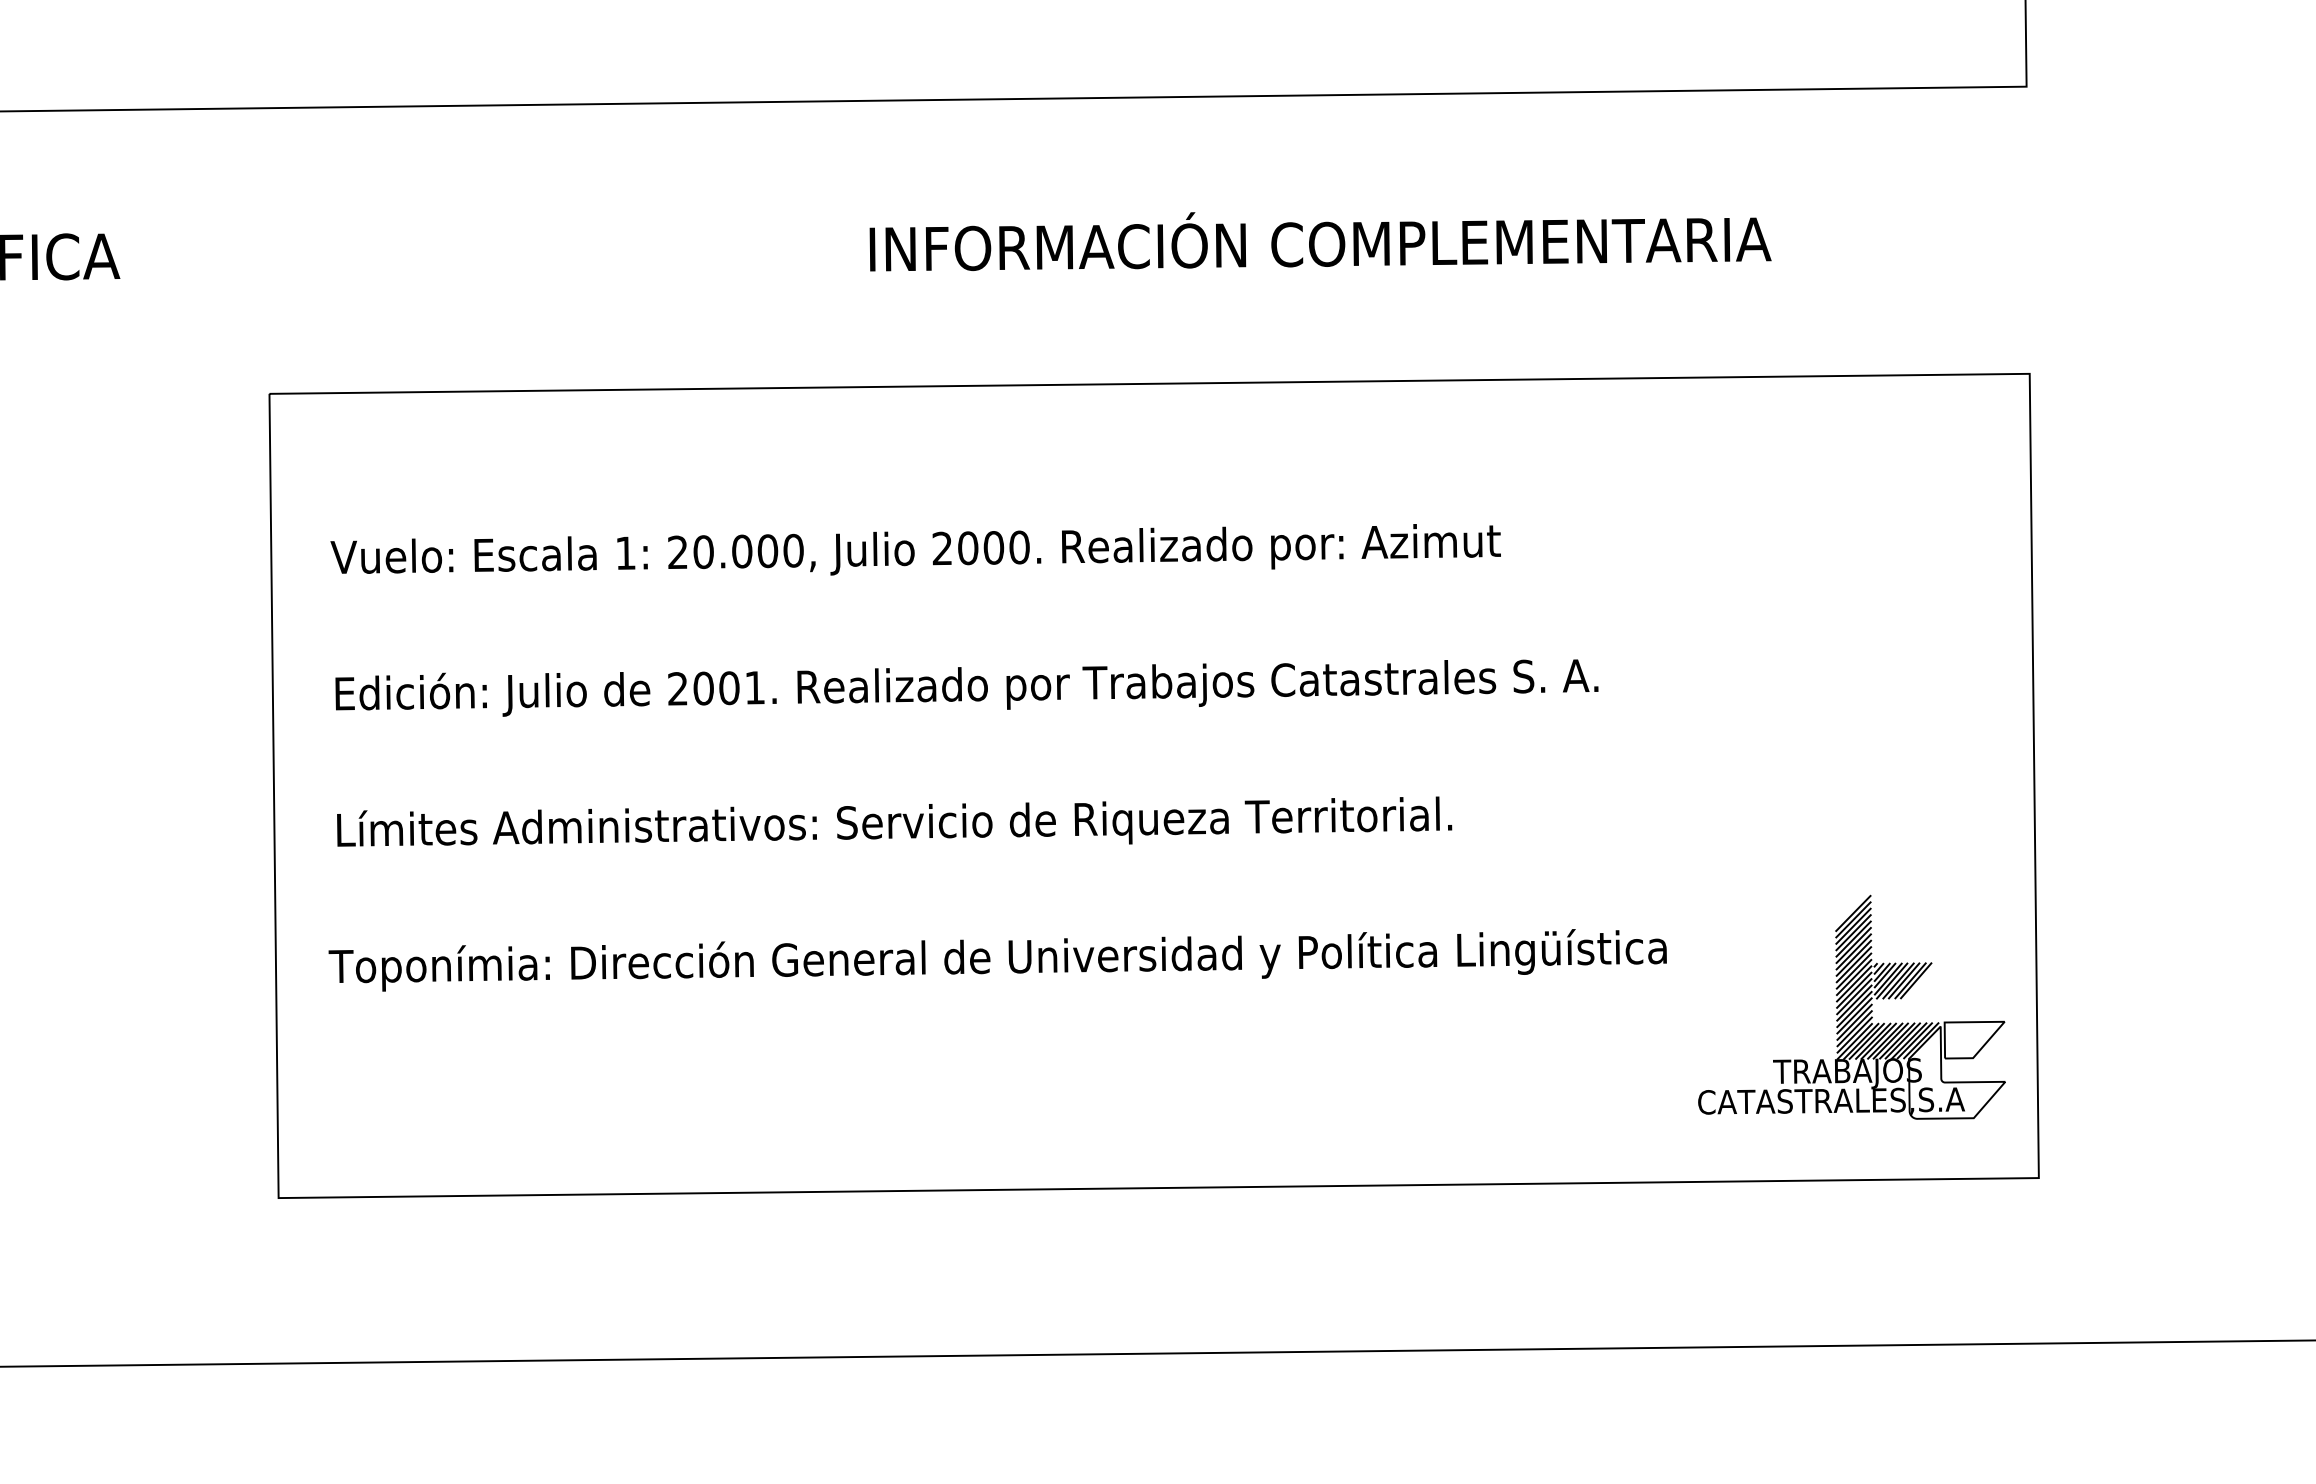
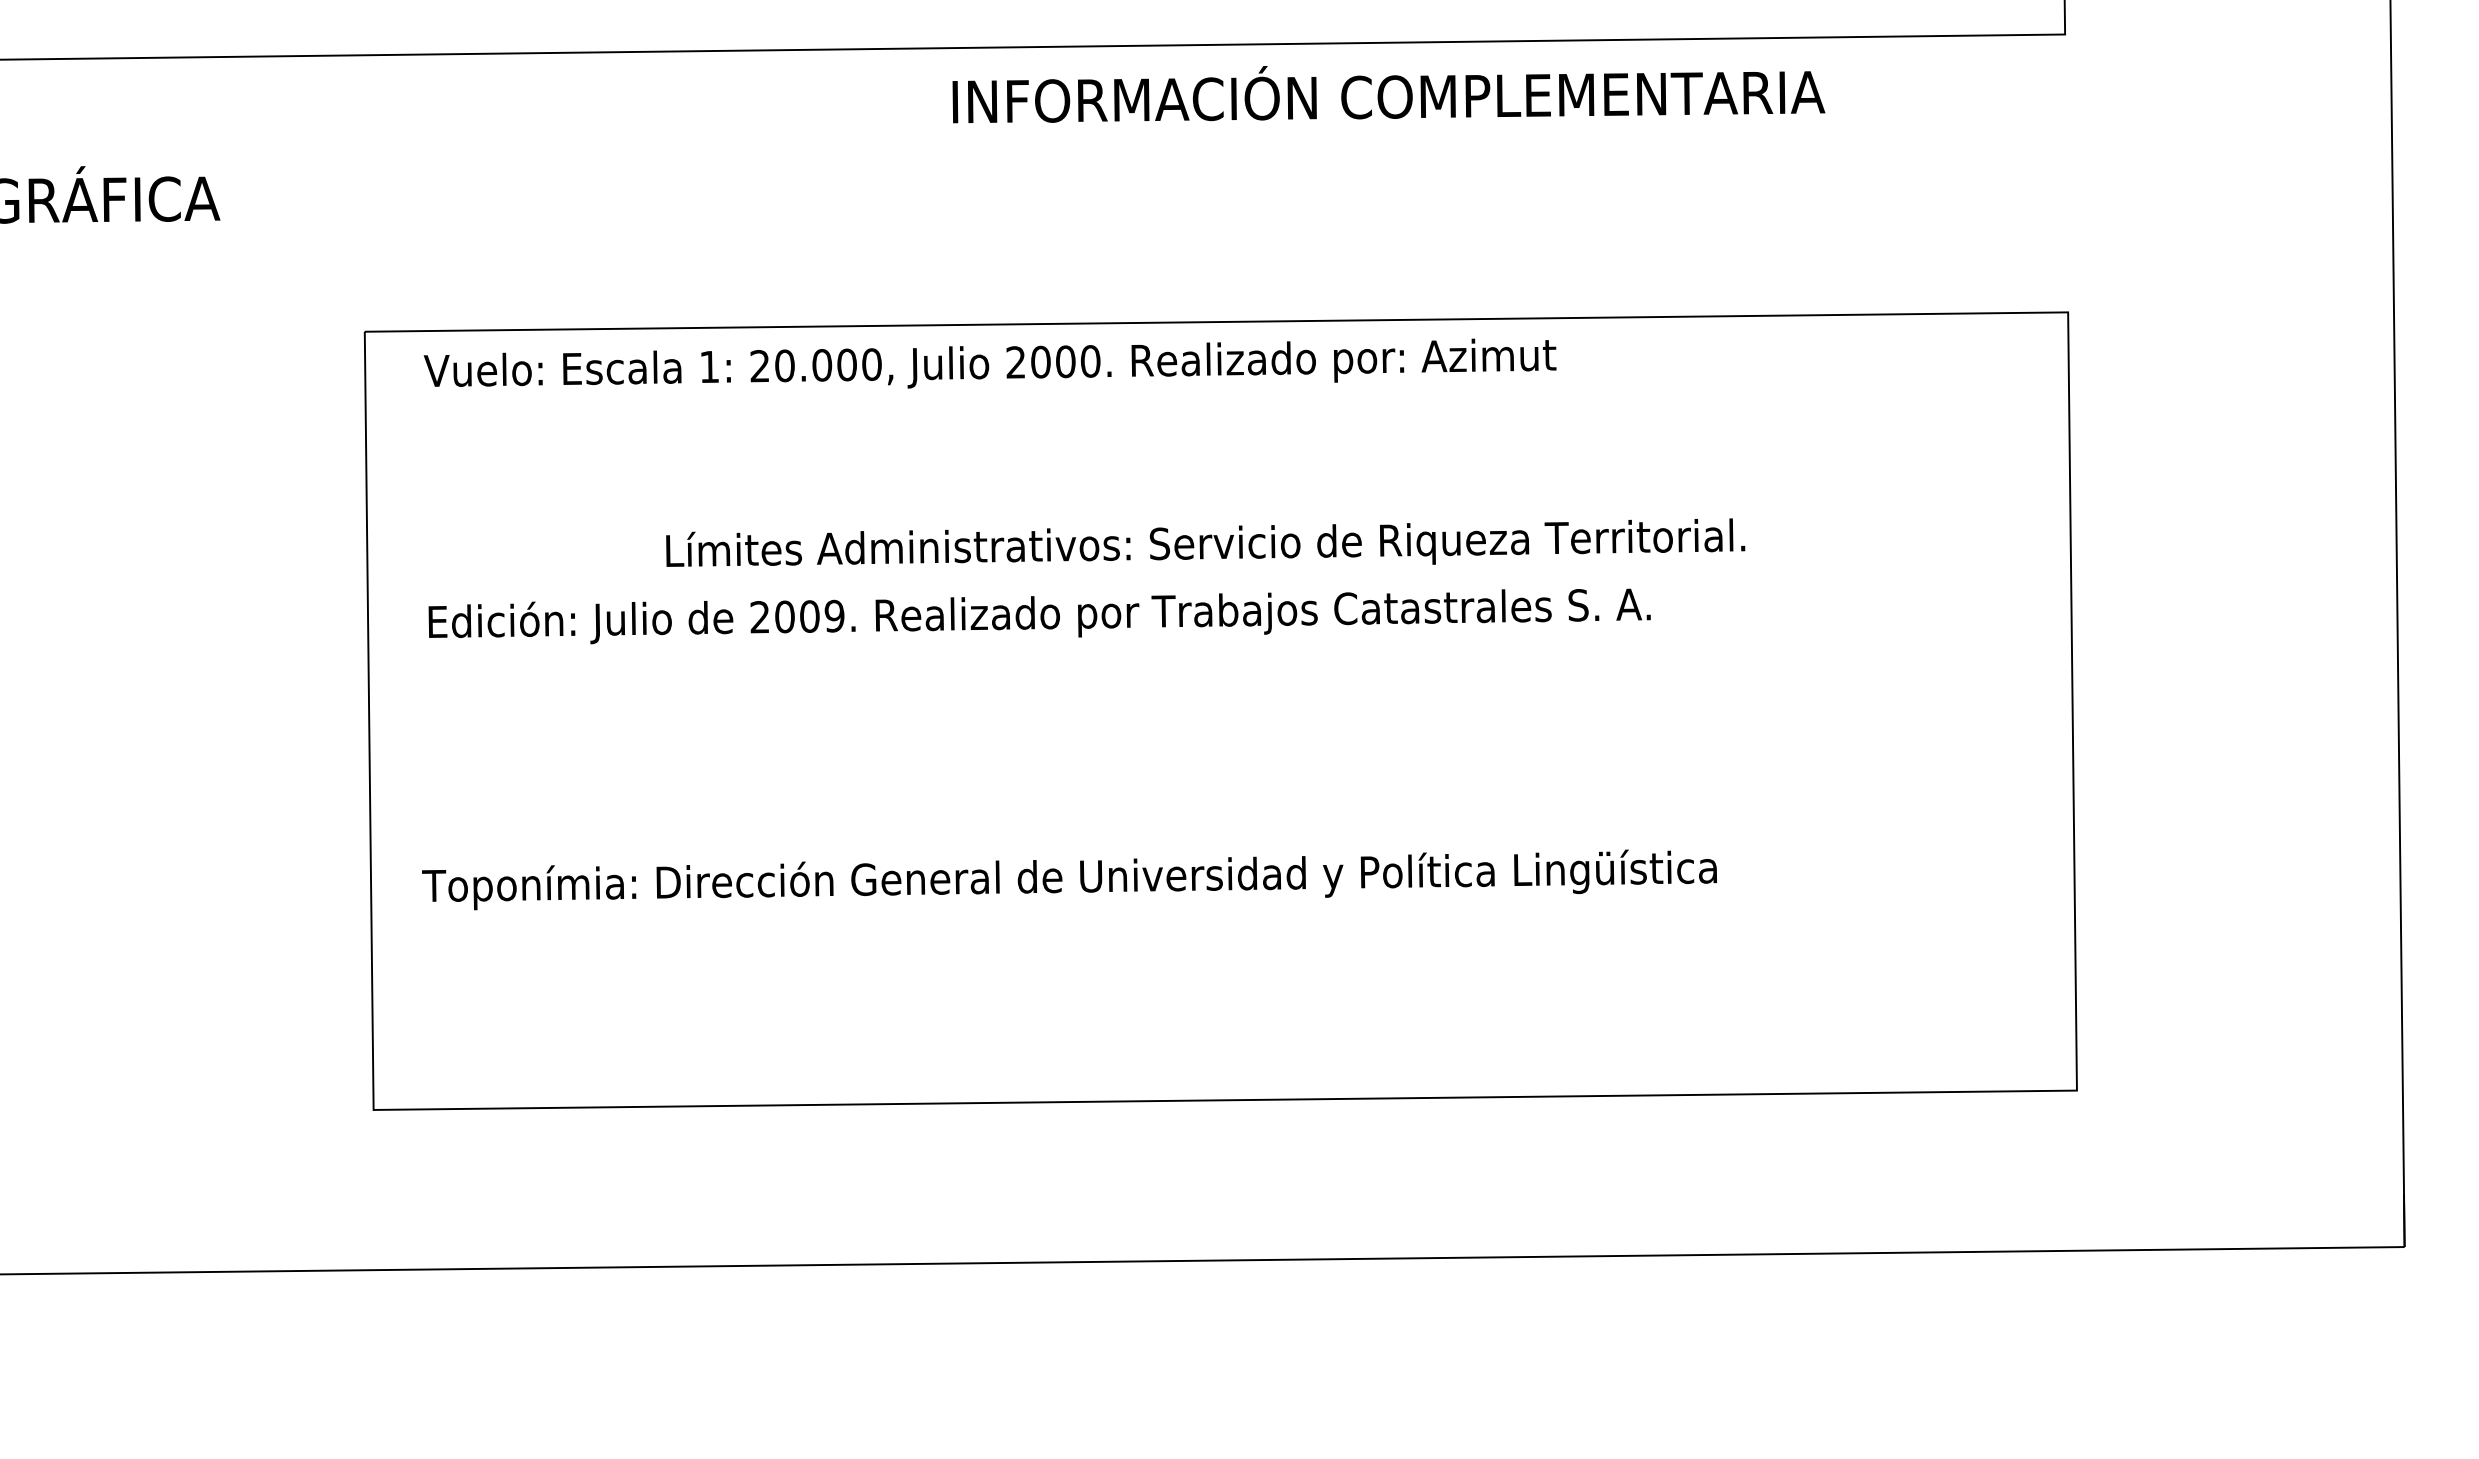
text: (1320, 241) -> (1388, 94), moved
text: (915, 549) -> (989, 363), moved
text: (754, 687) -> (834, 615), 2001. -> 2009.
text: (894, 821) -> (1205, 542), moved
part: (1851, 1007) -> (1895, 925), removed

